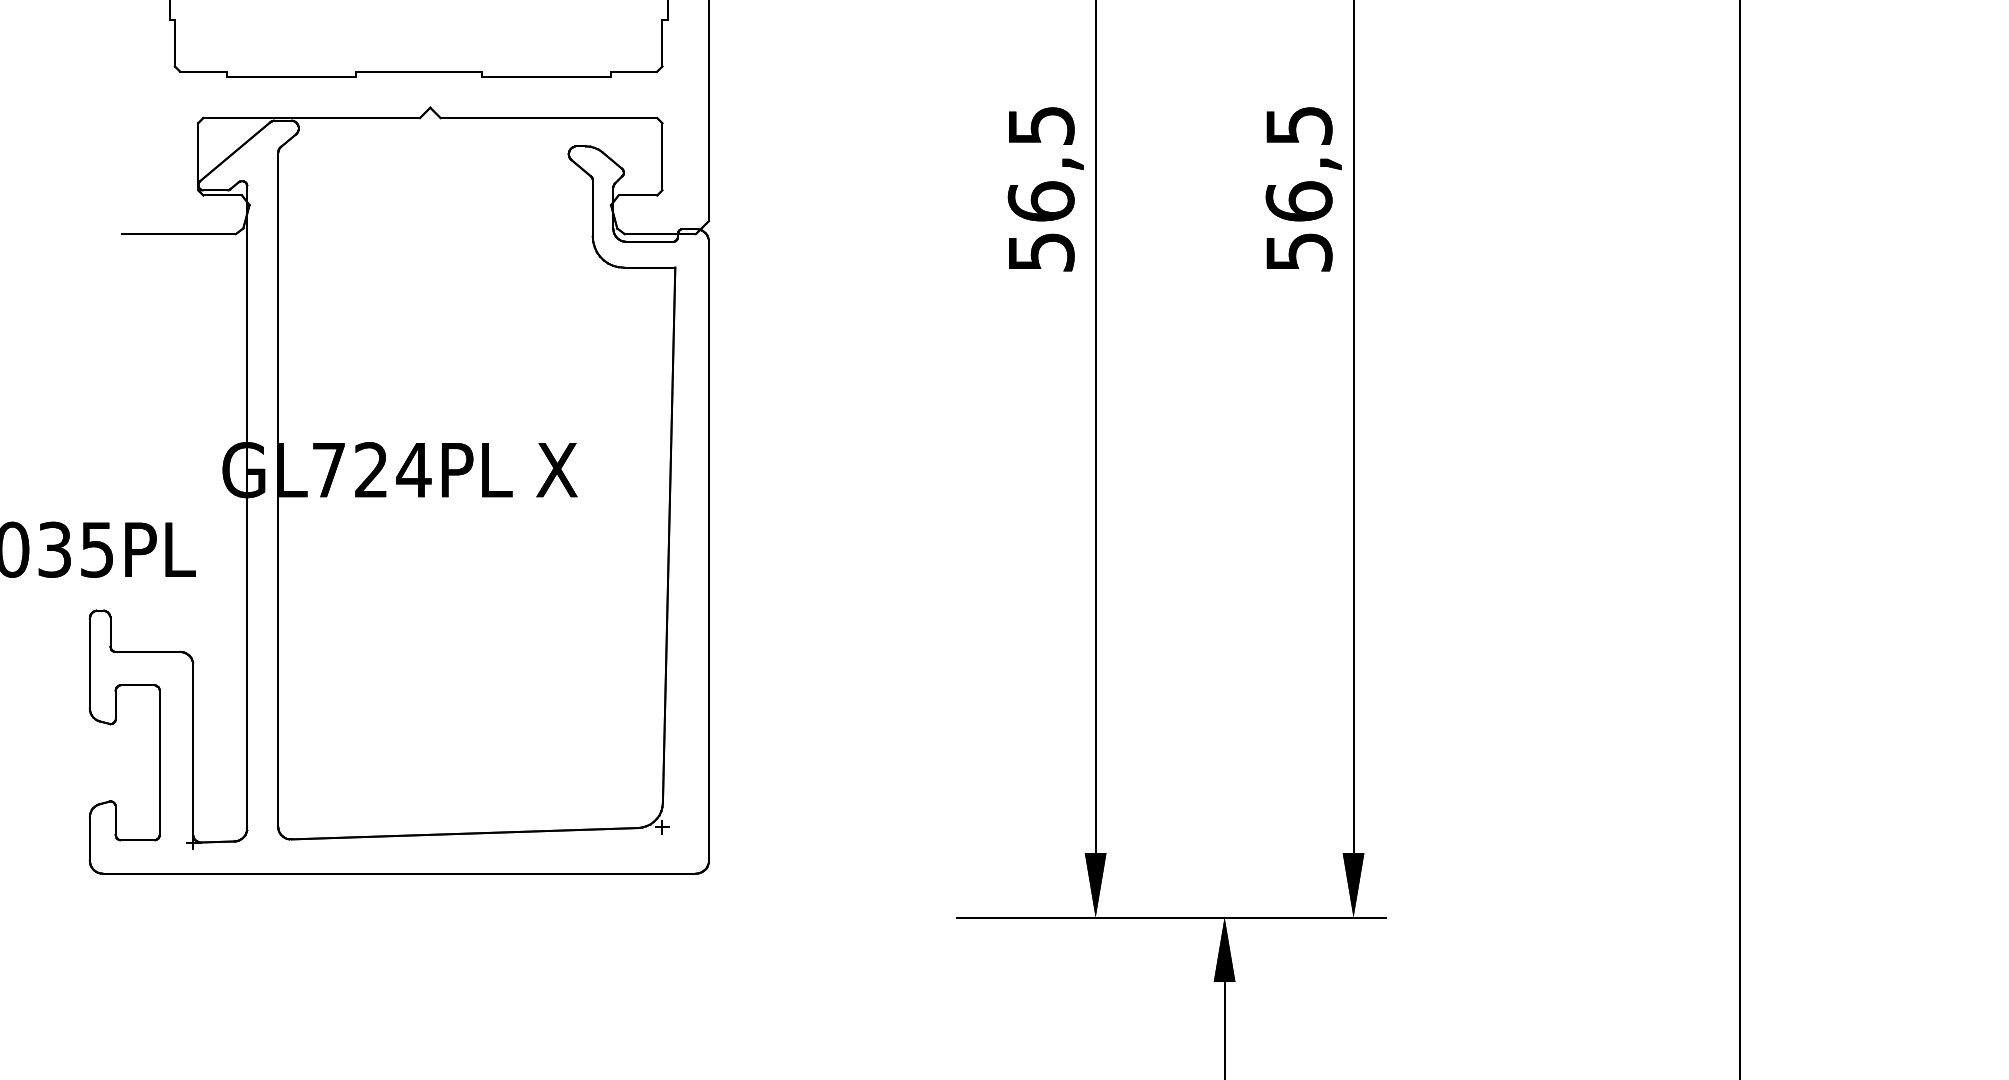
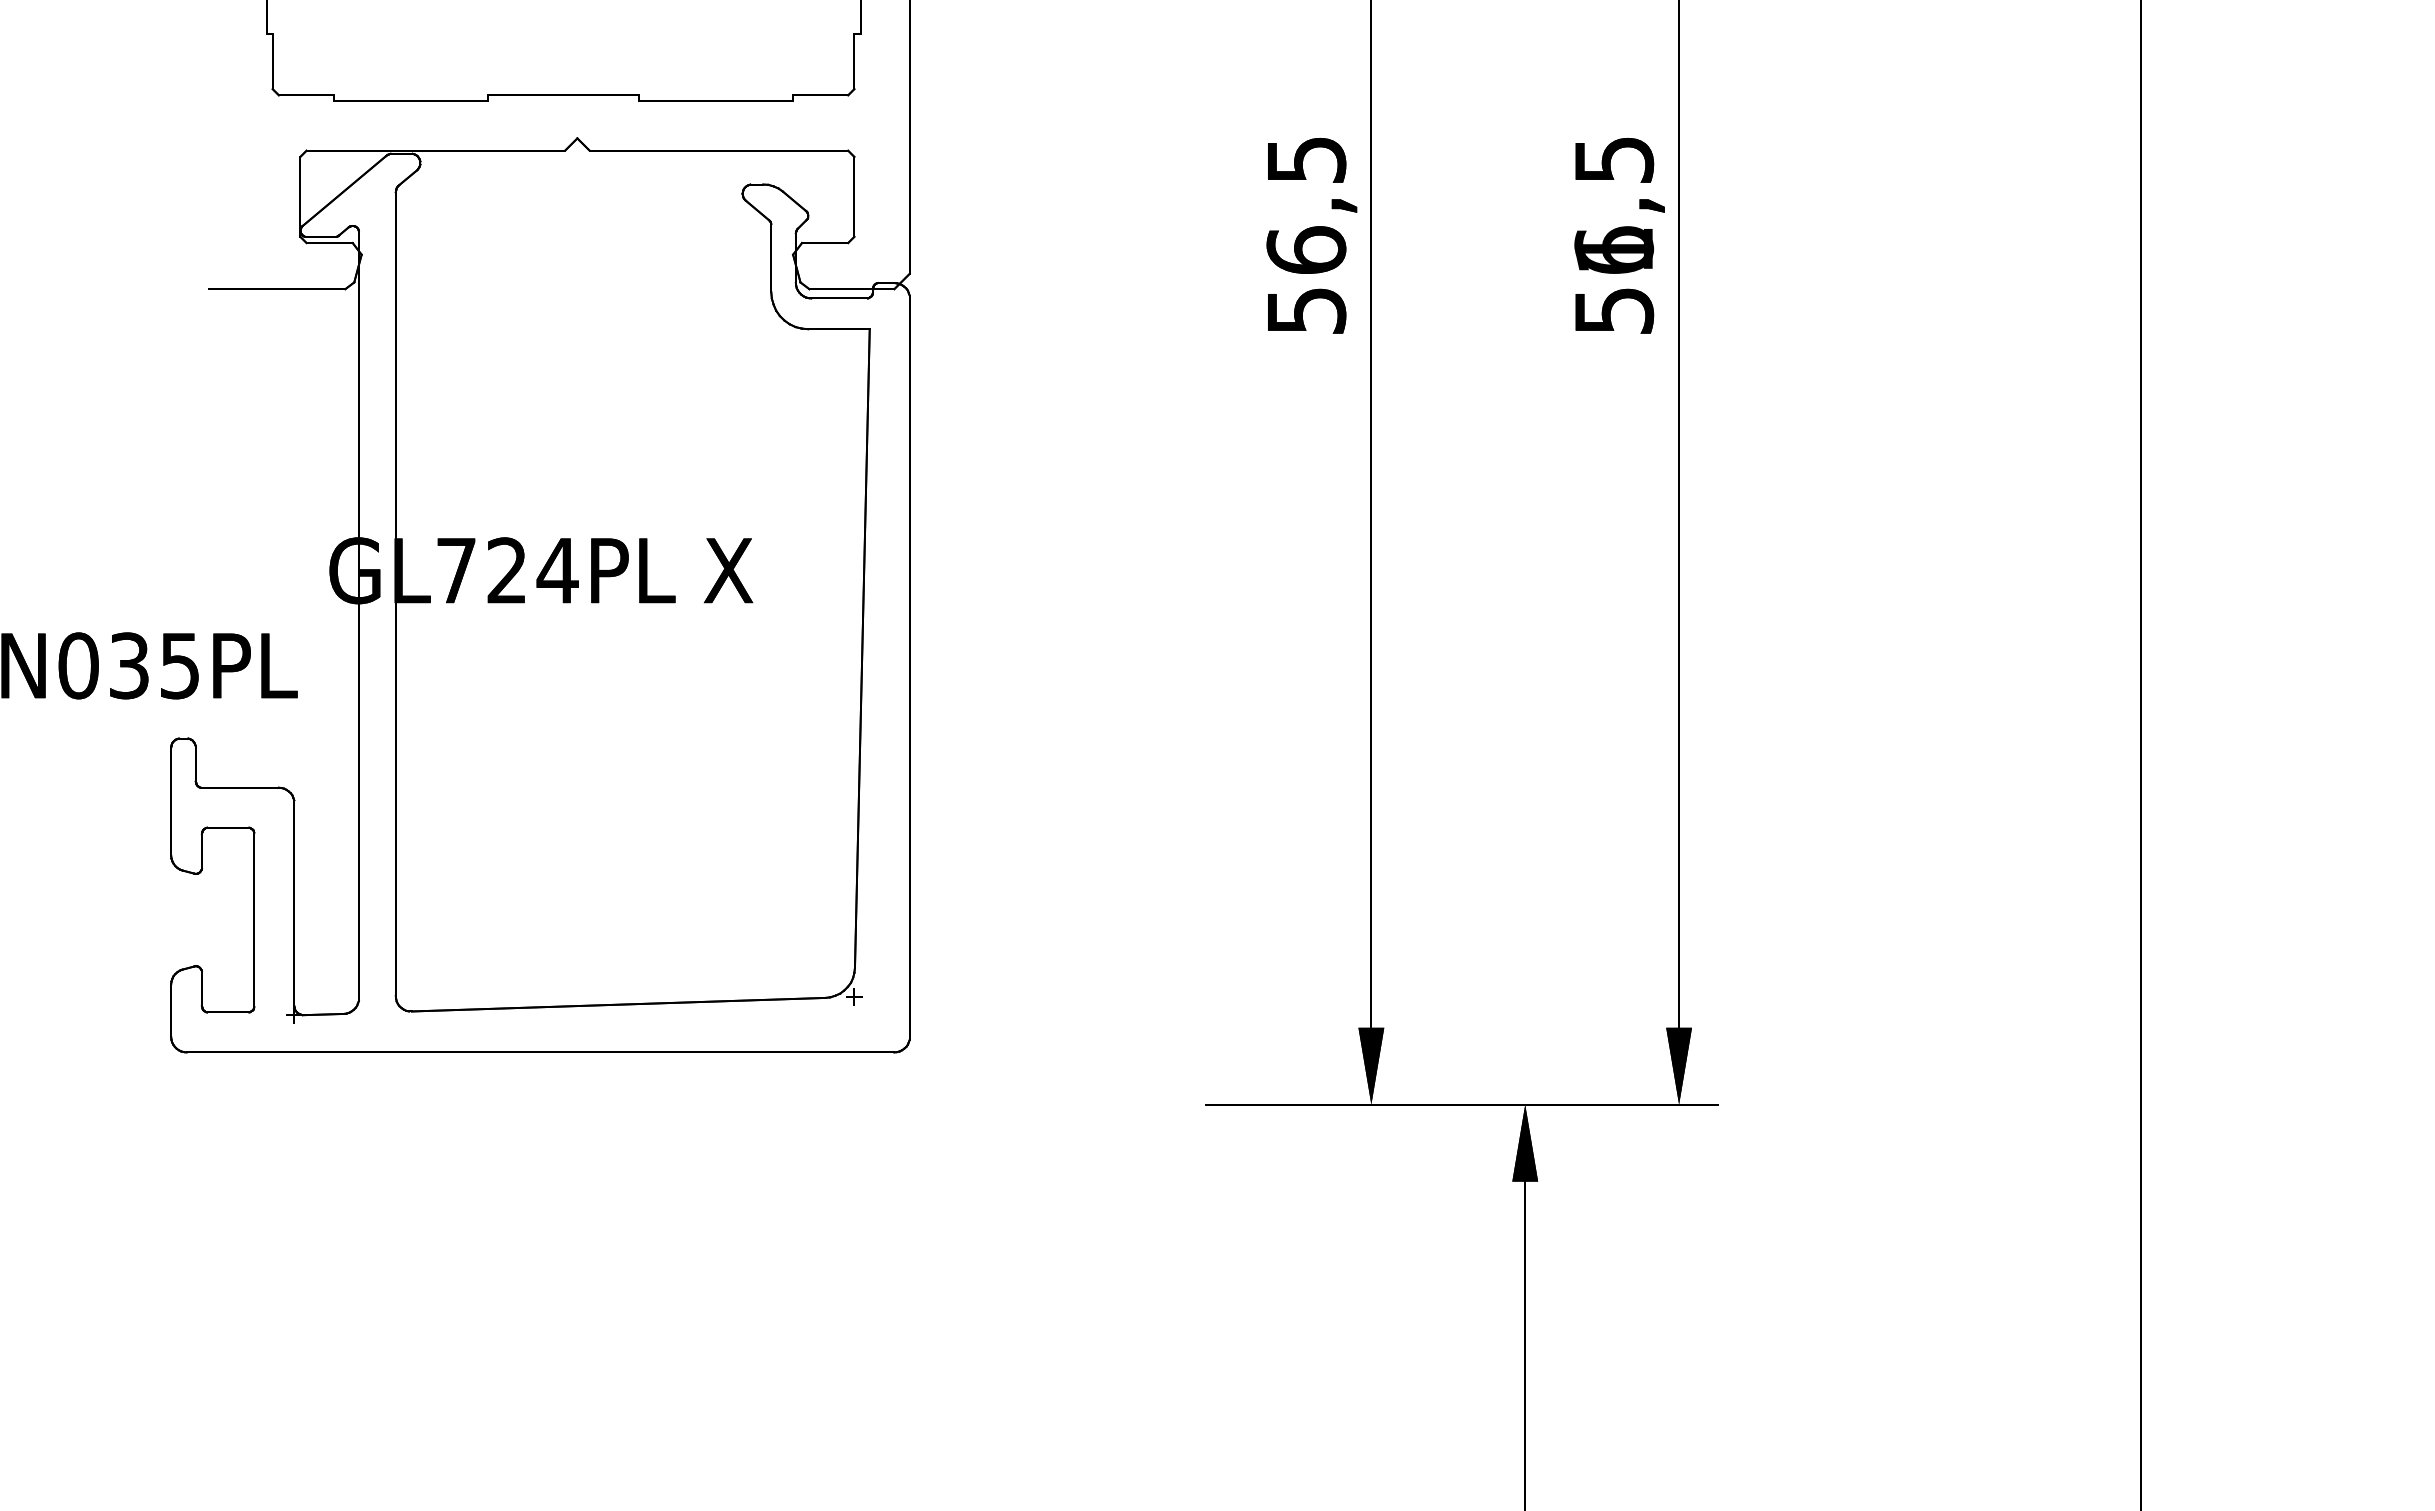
text: (1299, 200) -> (1614, 249), 56,5 -> 51,5

